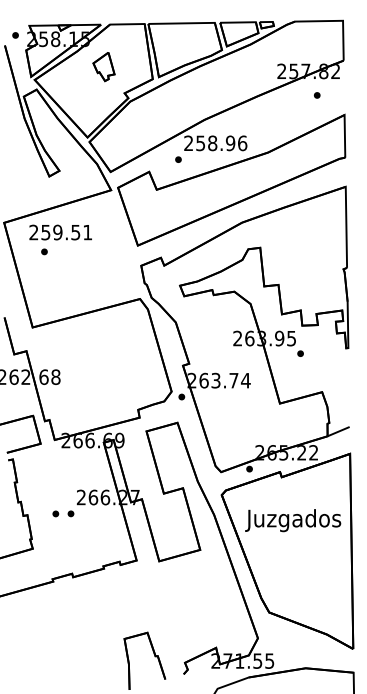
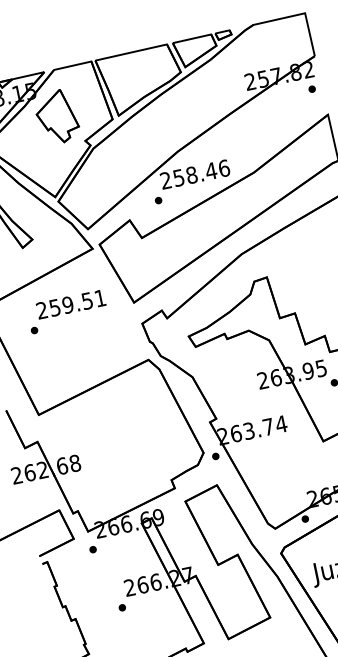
part: (103, 66) -> (56, 116), size x1.67
part: (316, 95) -> (311, 89), moved
text: (230, 143) -> (211, 171), 258.96 -> 258.46
text: (60, 232) -> (70, 304), moved
part: (55, 513) -> (92, 549), moved

